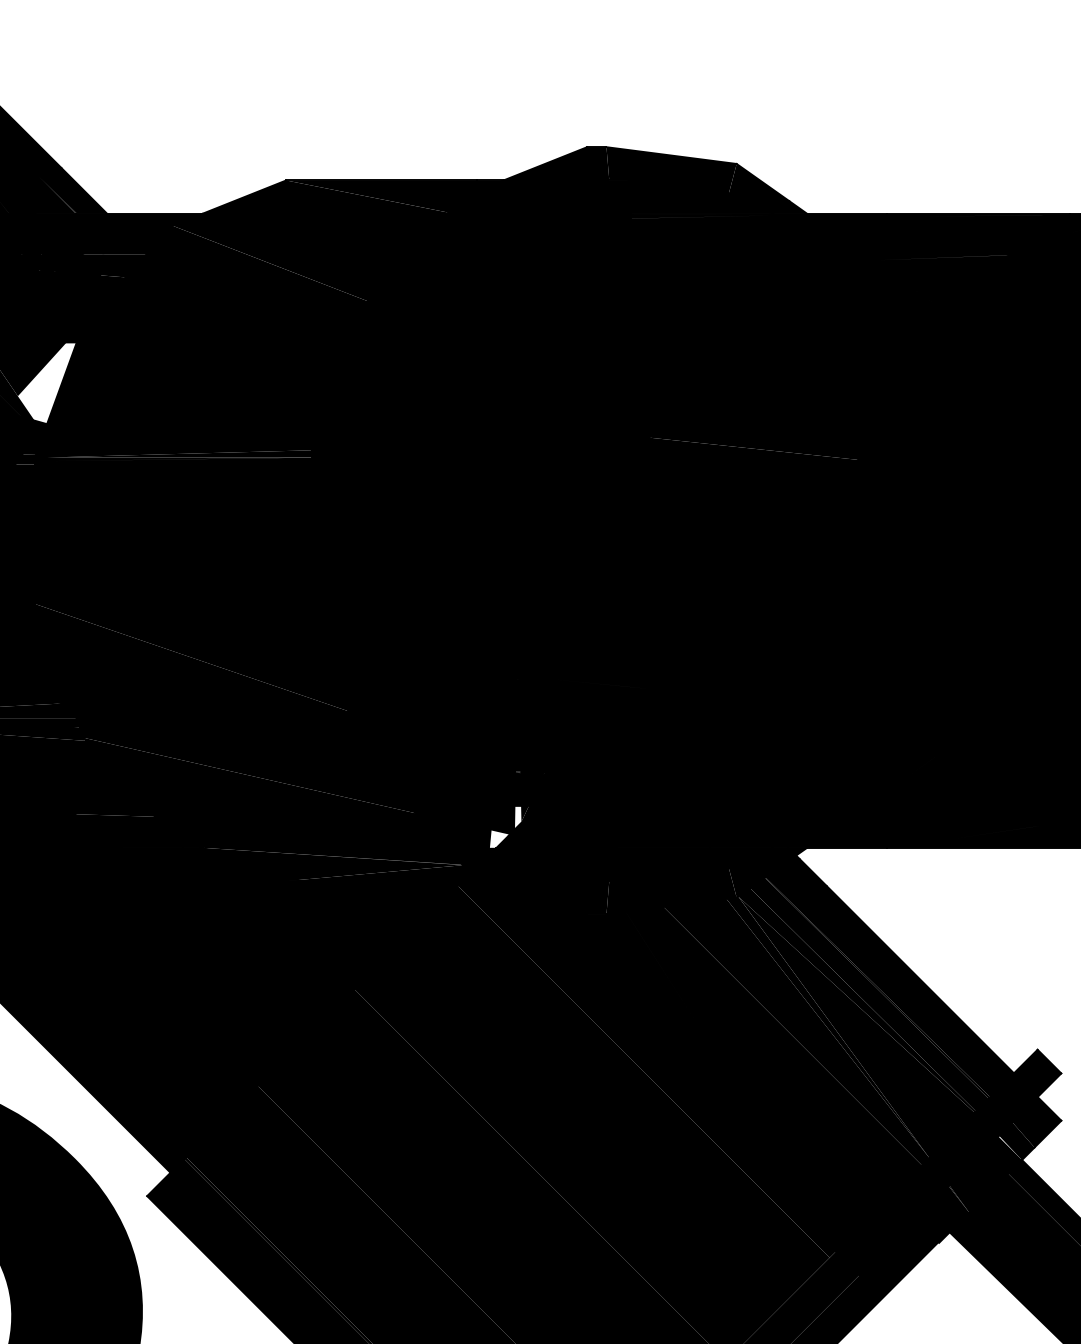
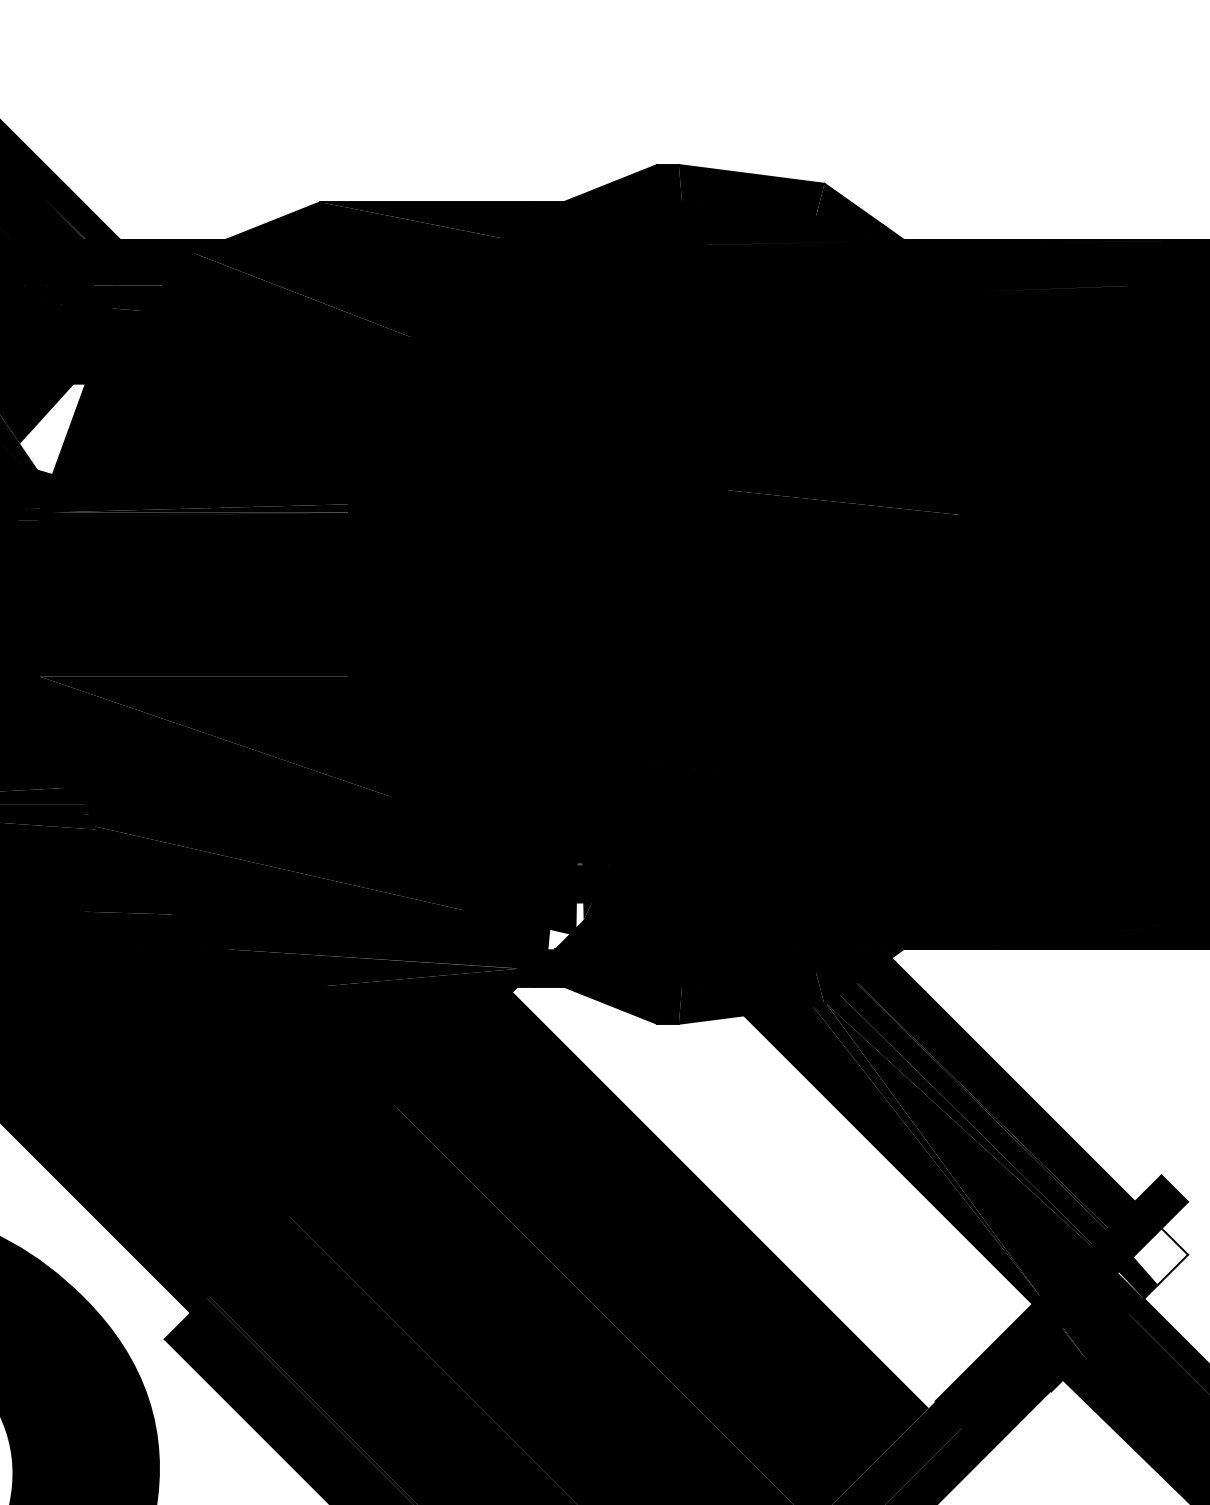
fill: (690, 1069) -> (772, 1197), removed
fill: (1036, 1122) -> (1160, 1256), removed

